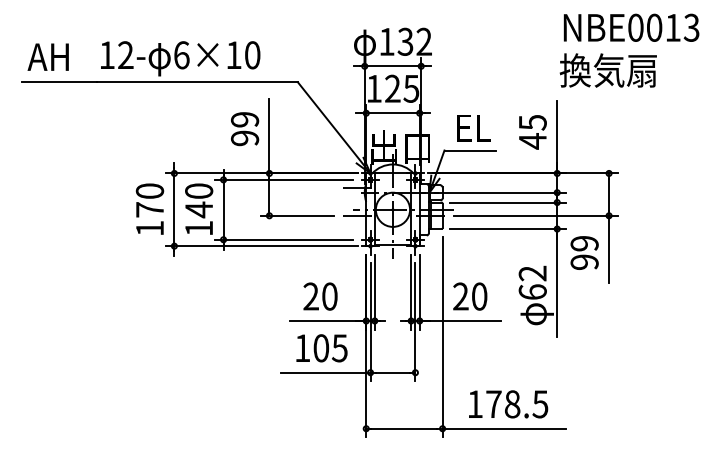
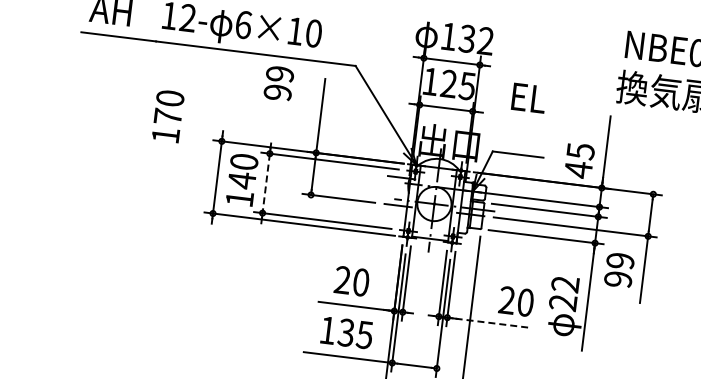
text: (473, 128) -> (528, 98), moved
text: (245, 129) -> (279, 83), moved
text: (532, 132) -> (579, 161), moved
text: (149, 208) -> (167, 115), moved
line: (223, 209) -> (266, 183), solid -> dashed
text: (532, 291) -> (562, 302), 62 -> 22
text: (470, 296) -> (516, 301), moved
line: (460, 321) -> (487, 323), solid -> dashed
text: (321, 348) -> (346, 332), 105 -> 135

